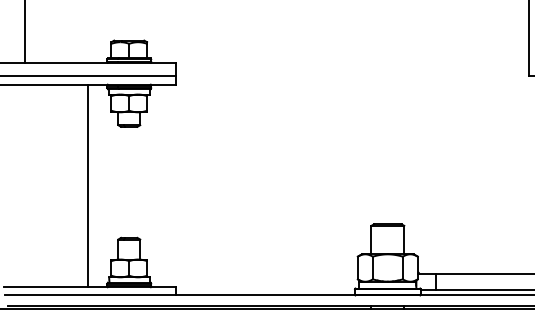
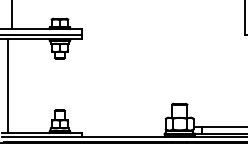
line: (87, 186) -> (7, 86), moved

